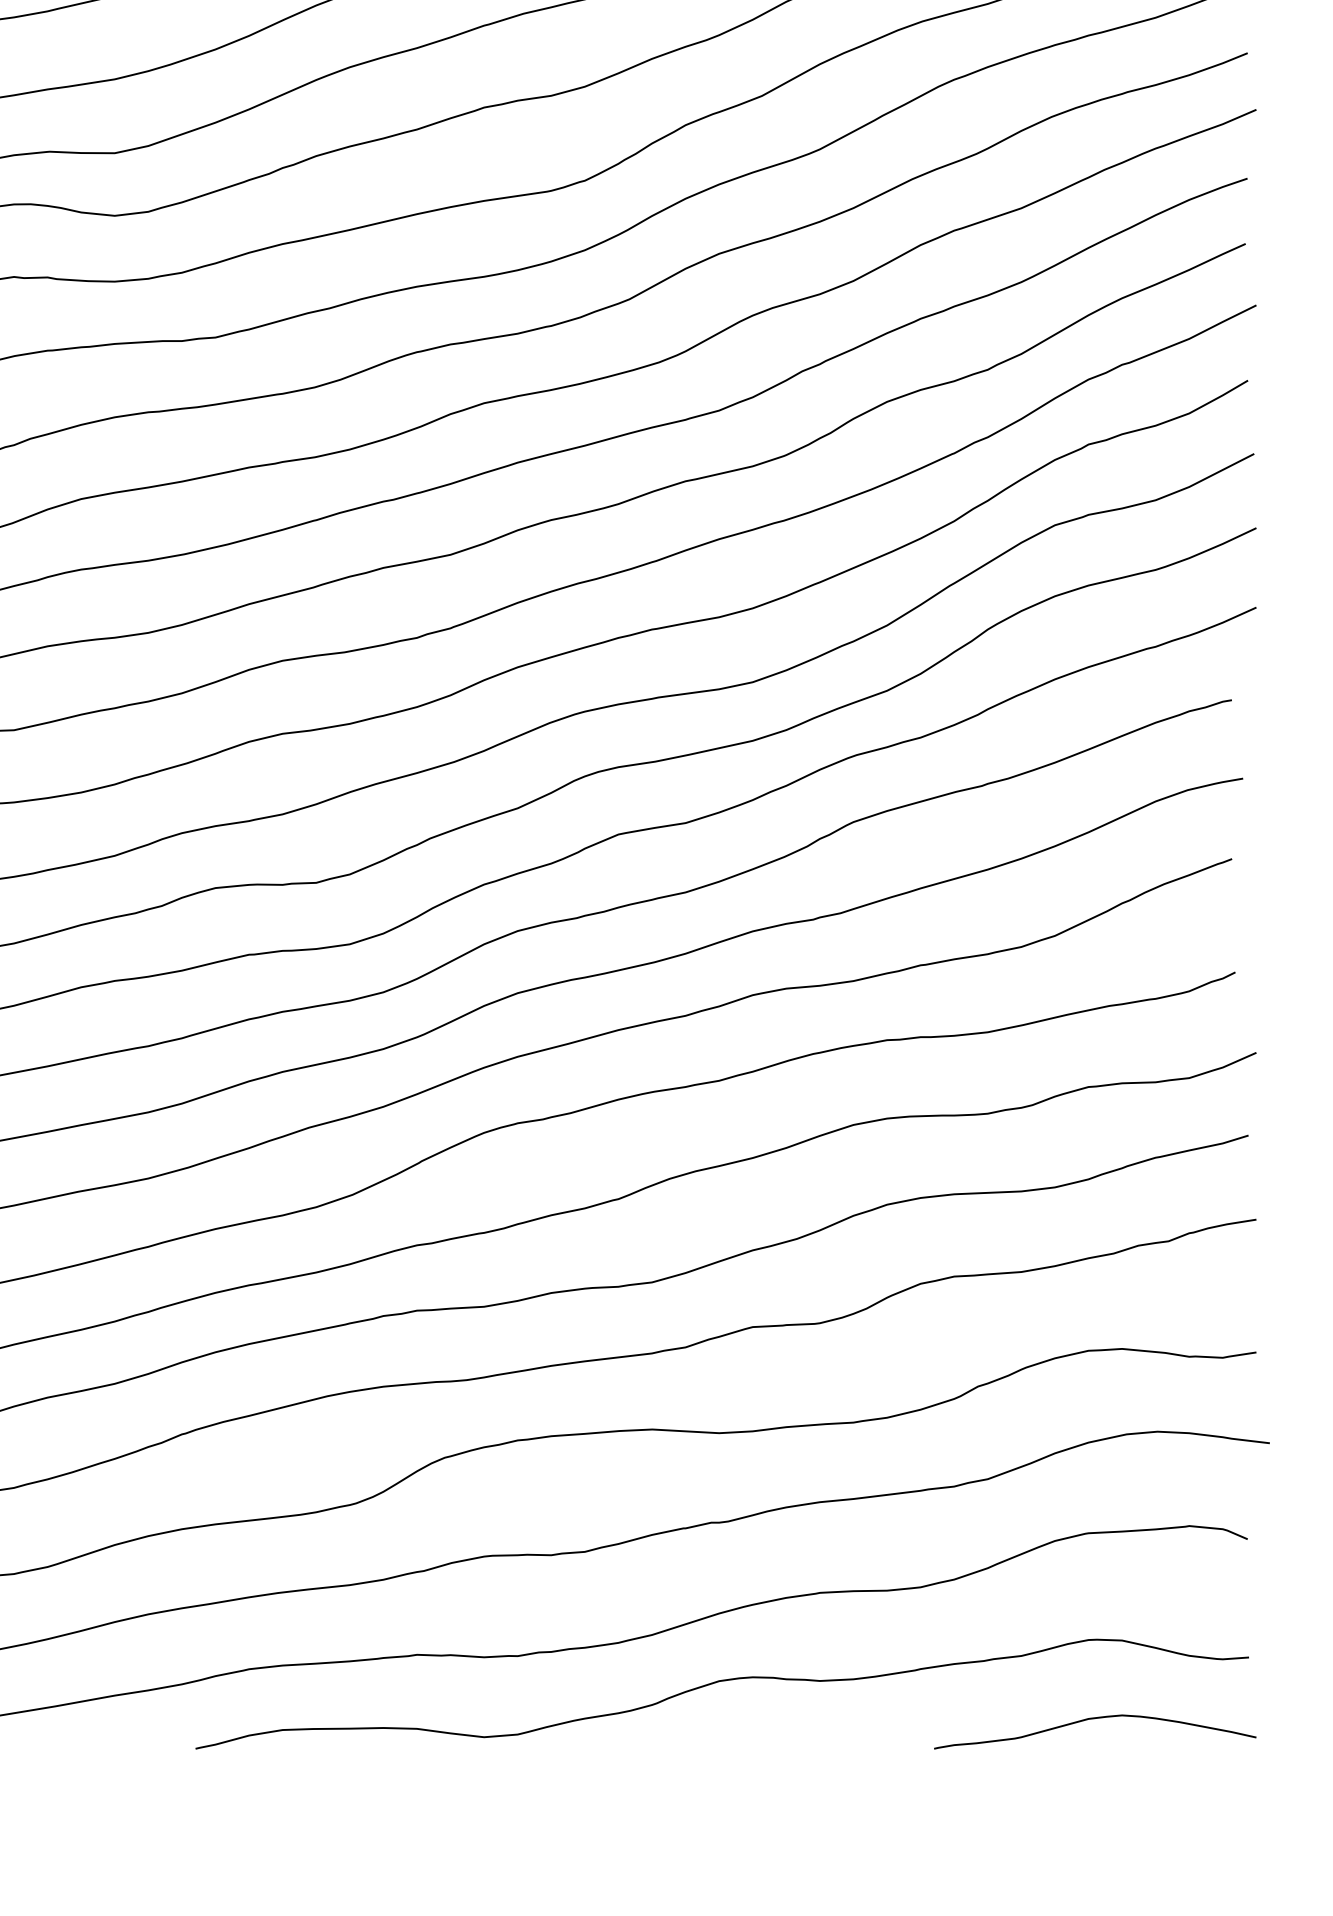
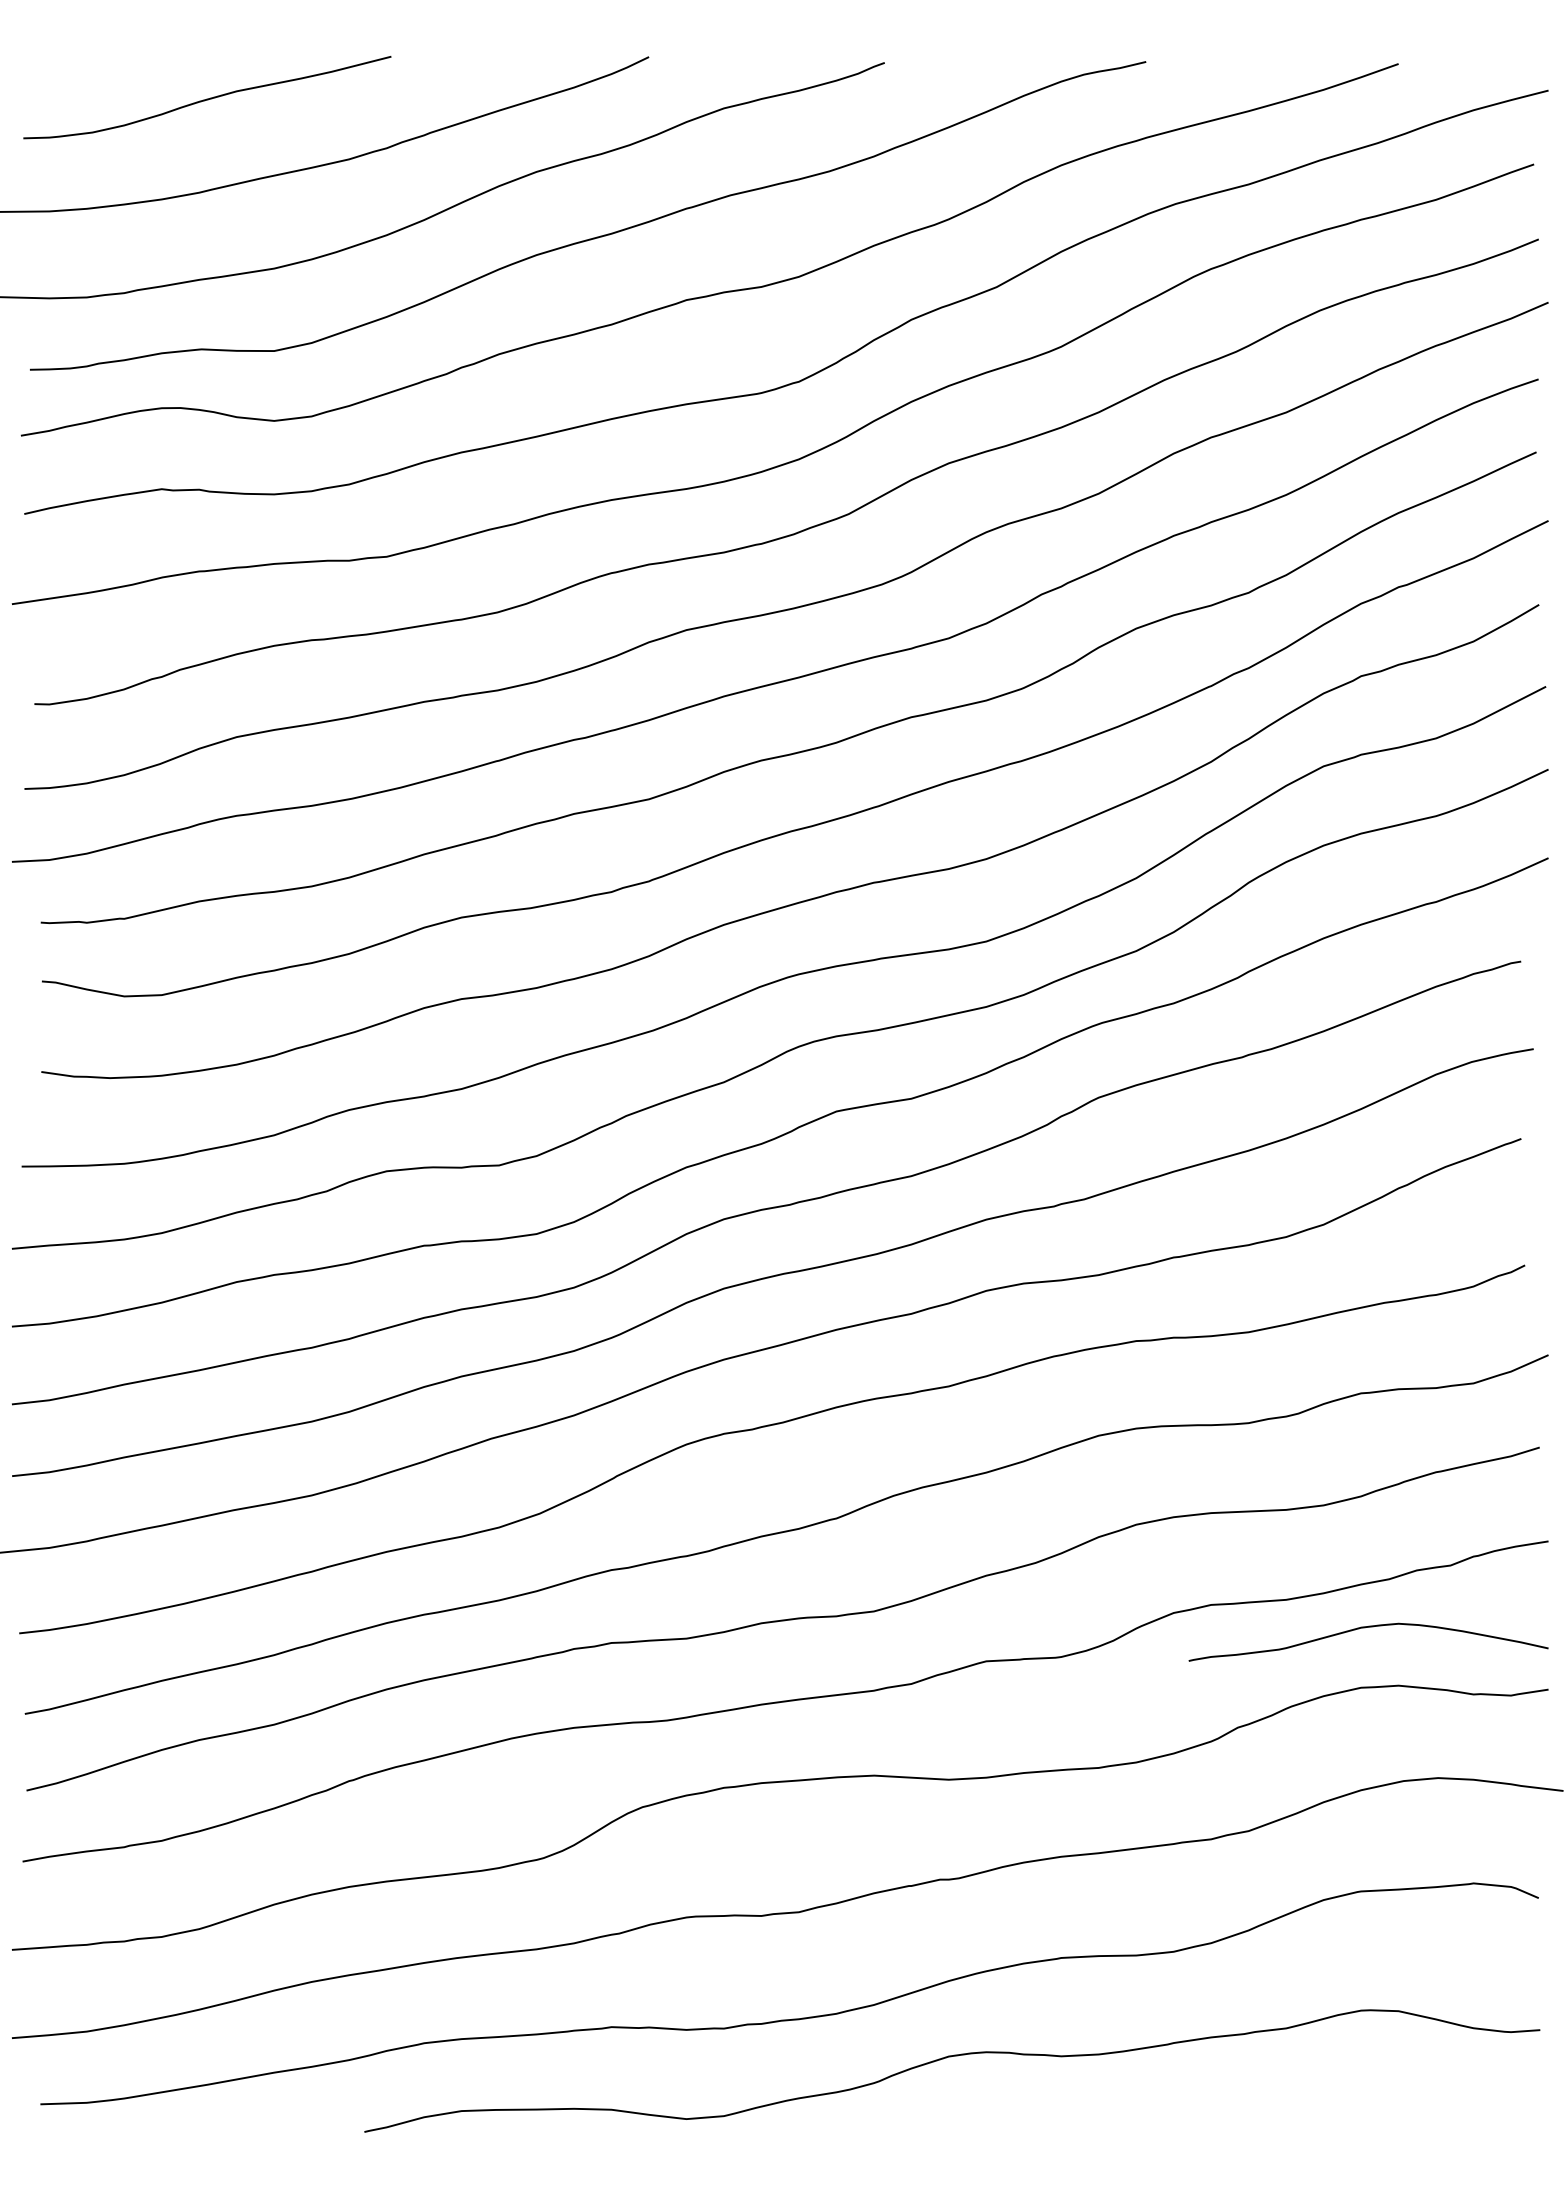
curve: (1092, 1719) -> (1365, 1628), moved

